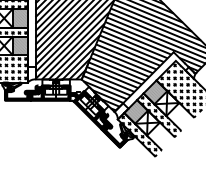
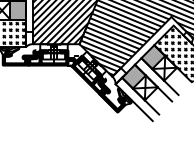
hatch: (161, 116) -> (159, 81), removed
hatch: (141, 135) -> (139, 100), removed

